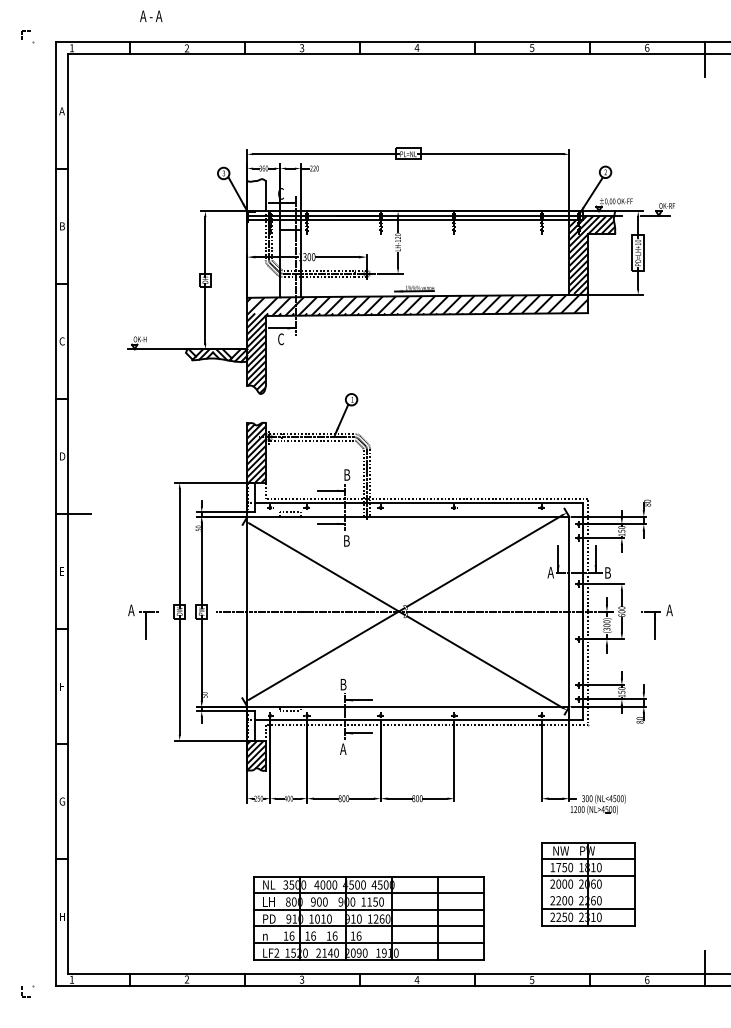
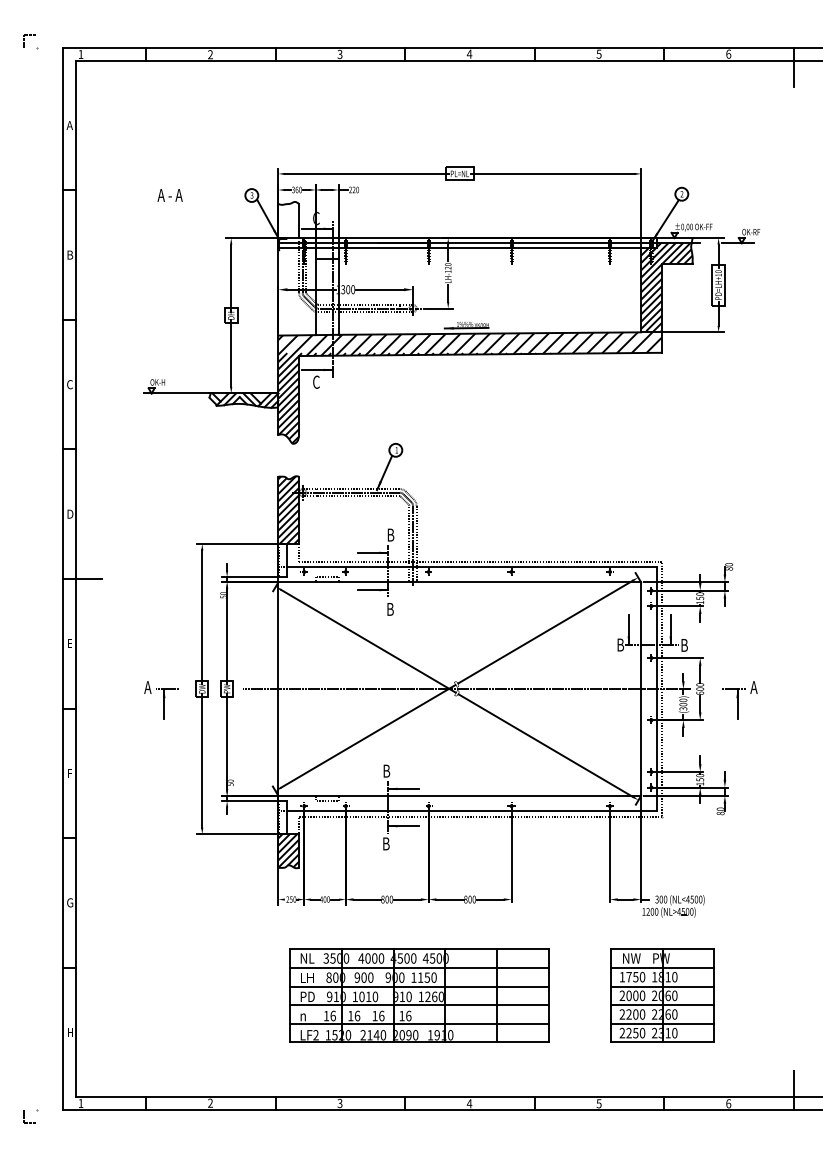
text: (151, 15) -> (170, 194), moved
text: (550, 572) -> (619, 644), A -> B
text: (343, 748) -> (386, 843), A -> B
line: (588, 892) -> (662, 1005), added
part: (368, 918) -> (419, 996), moved

